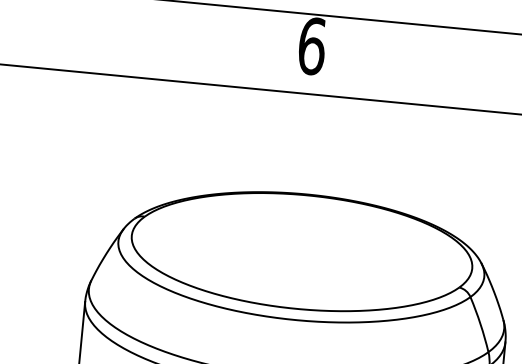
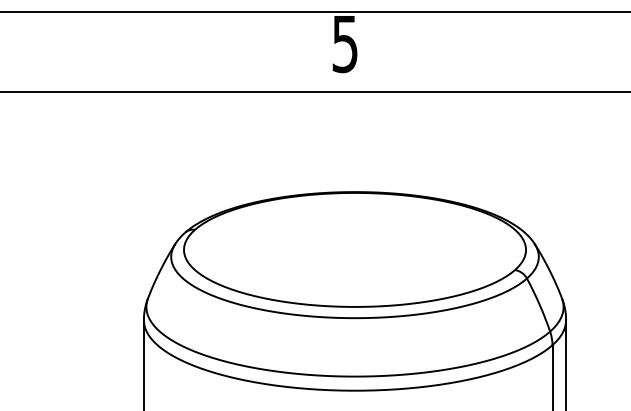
text: (312, 46) -> (345, 44), 6 -> 5

